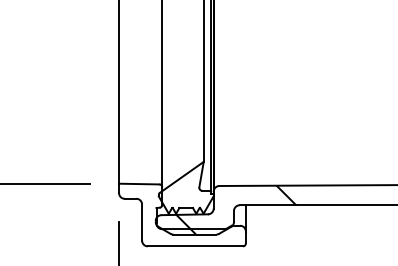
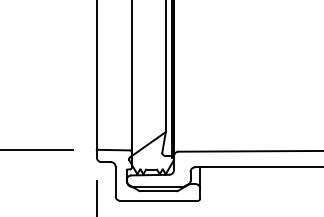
hatch: (236, 209) -> (192, 170), removed

